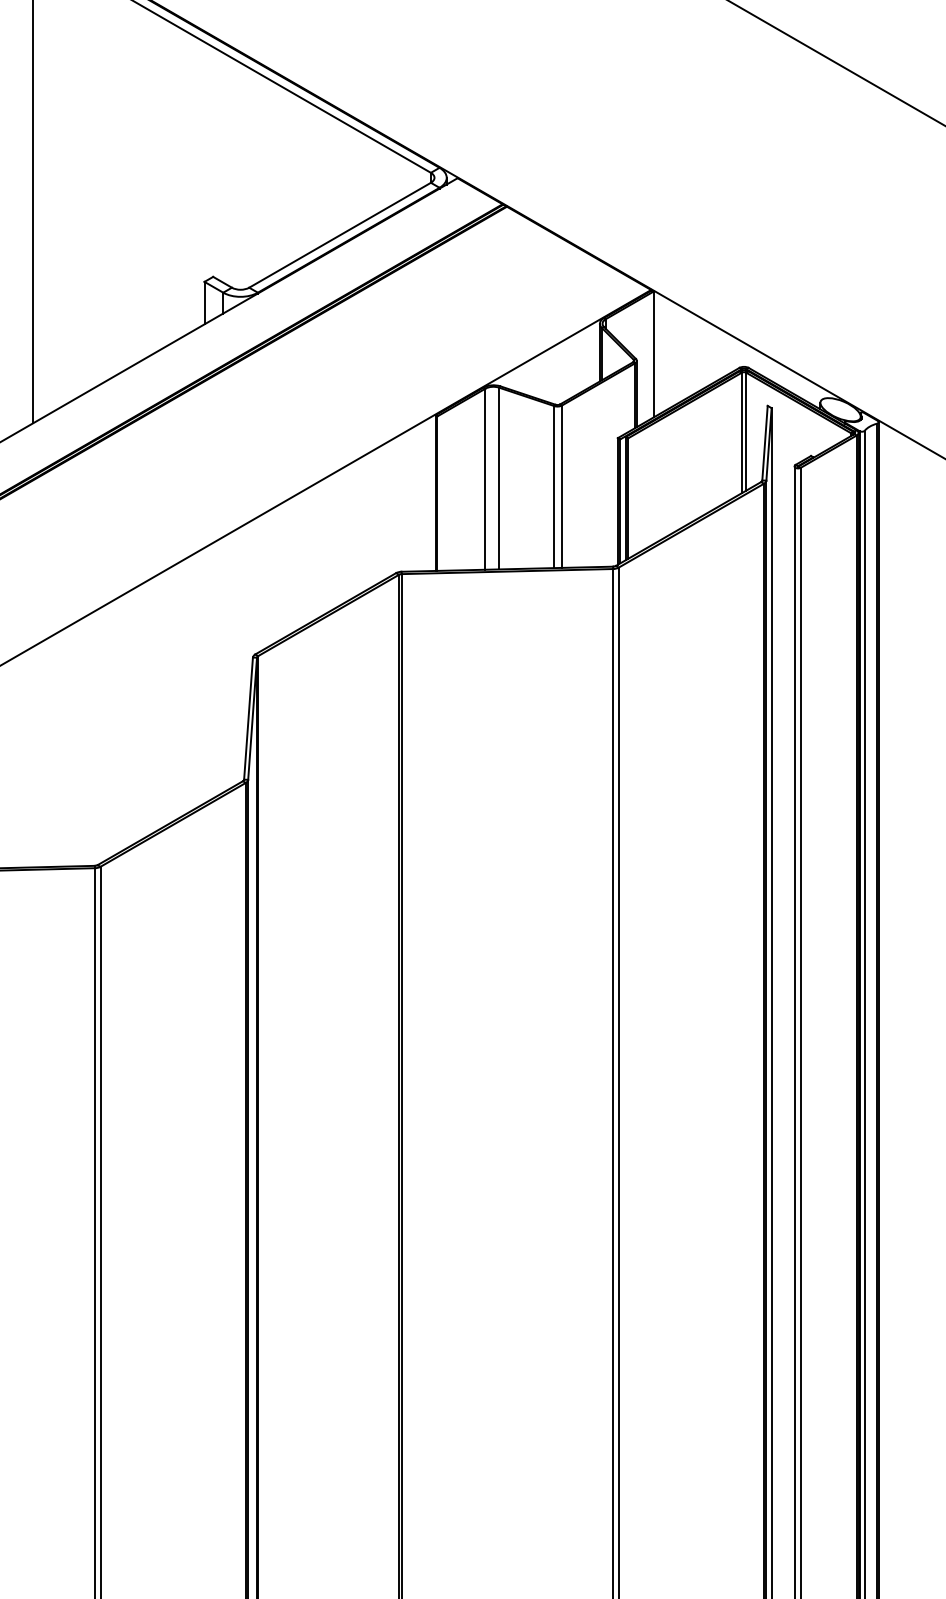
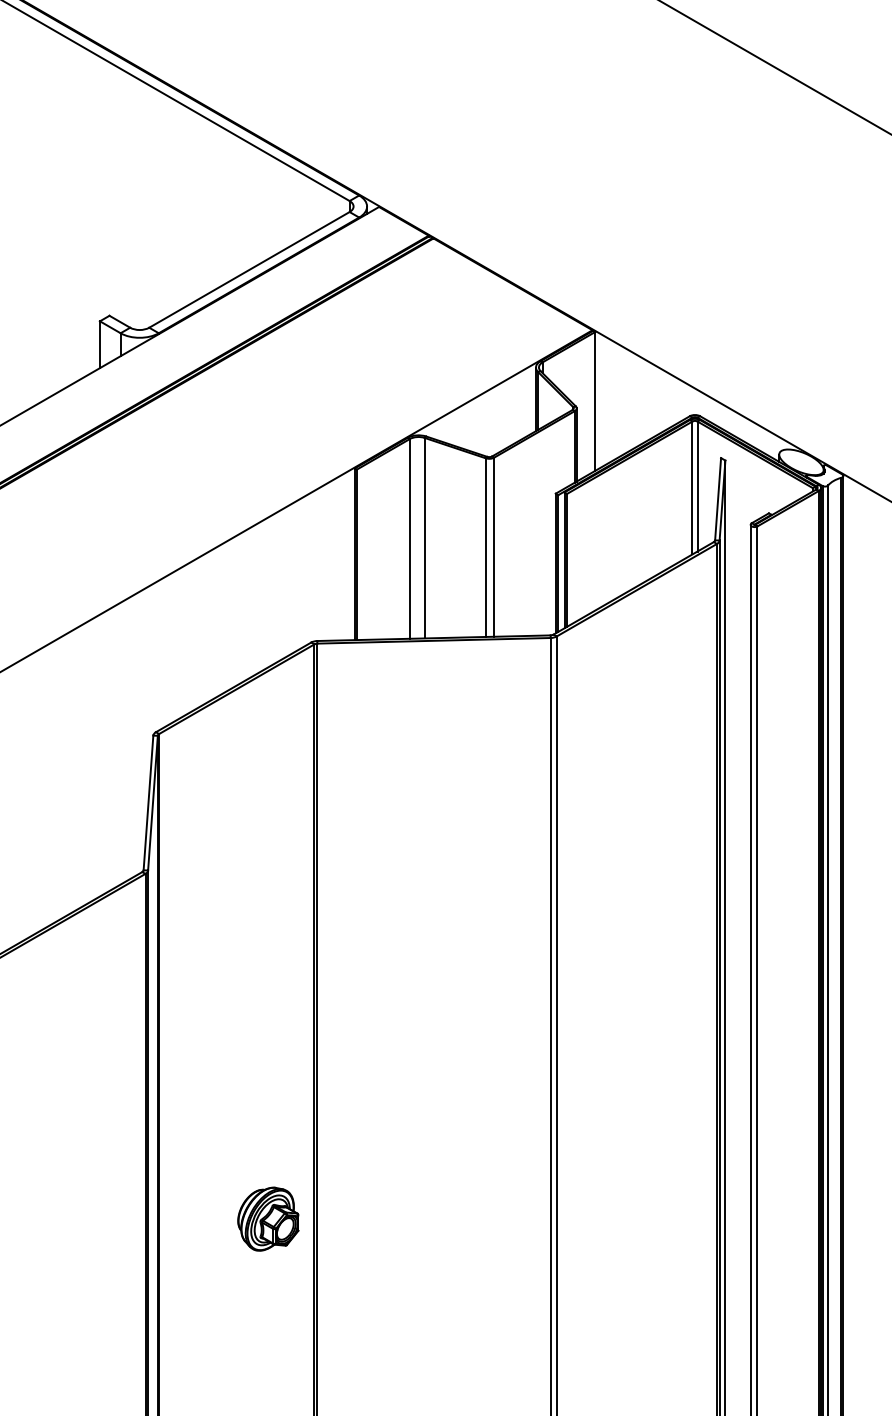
part: (357, 1095) -> (268, 1218), added

